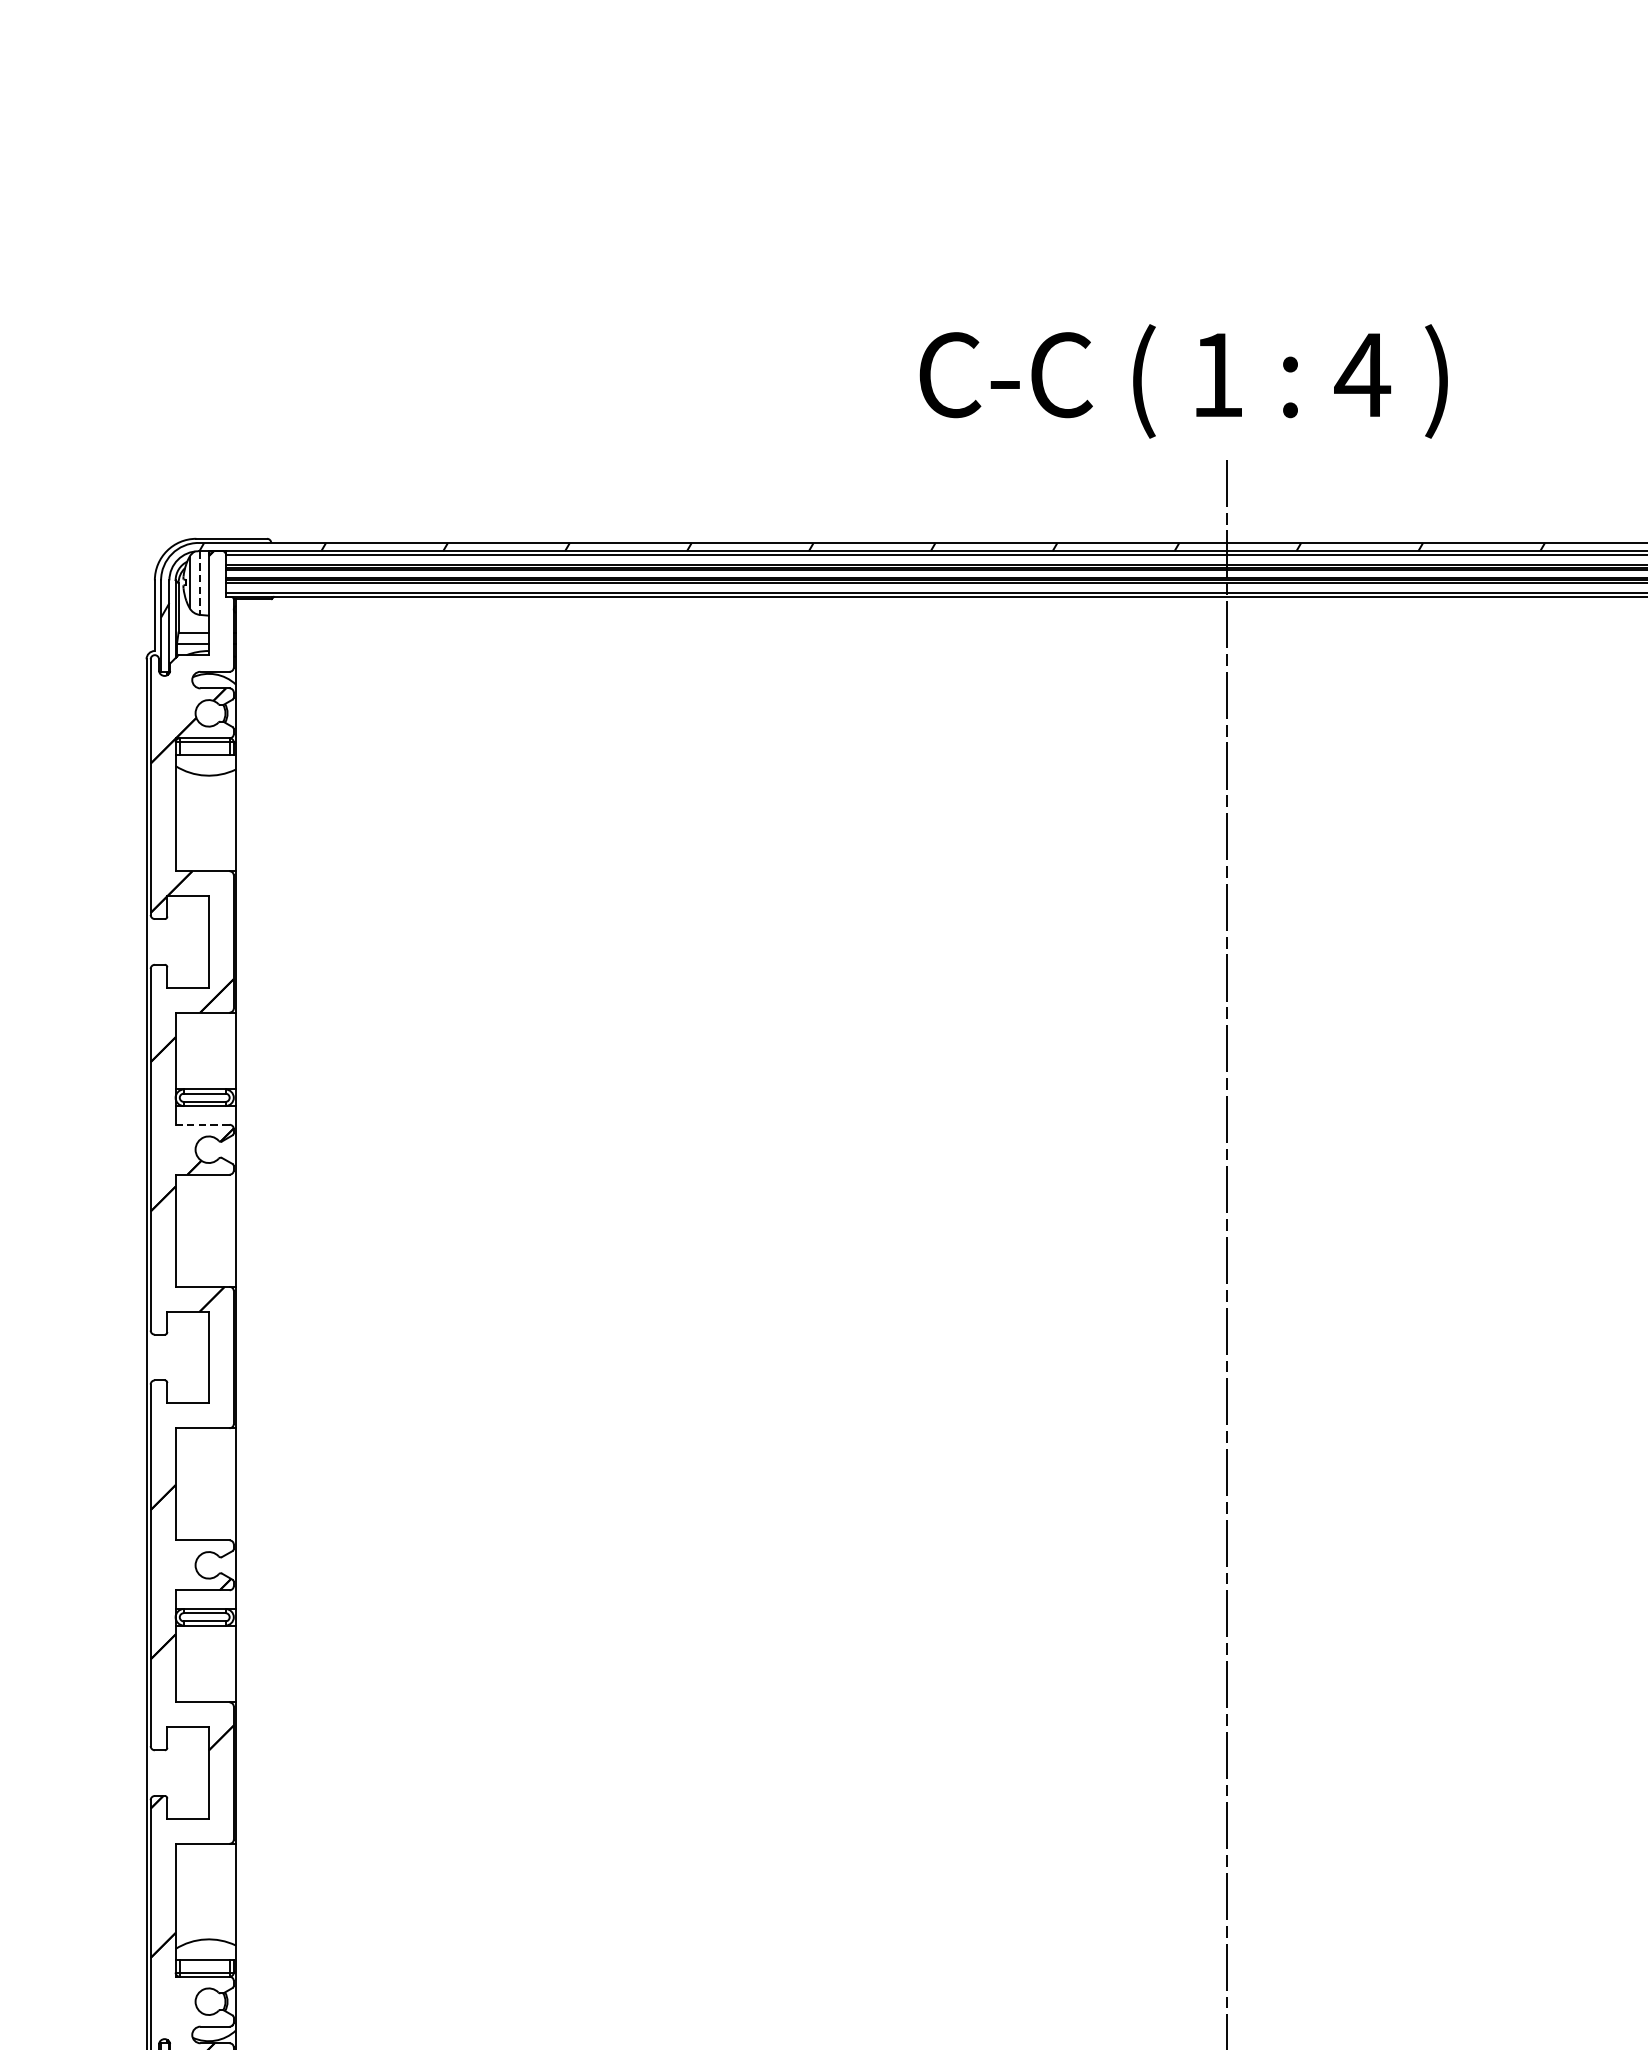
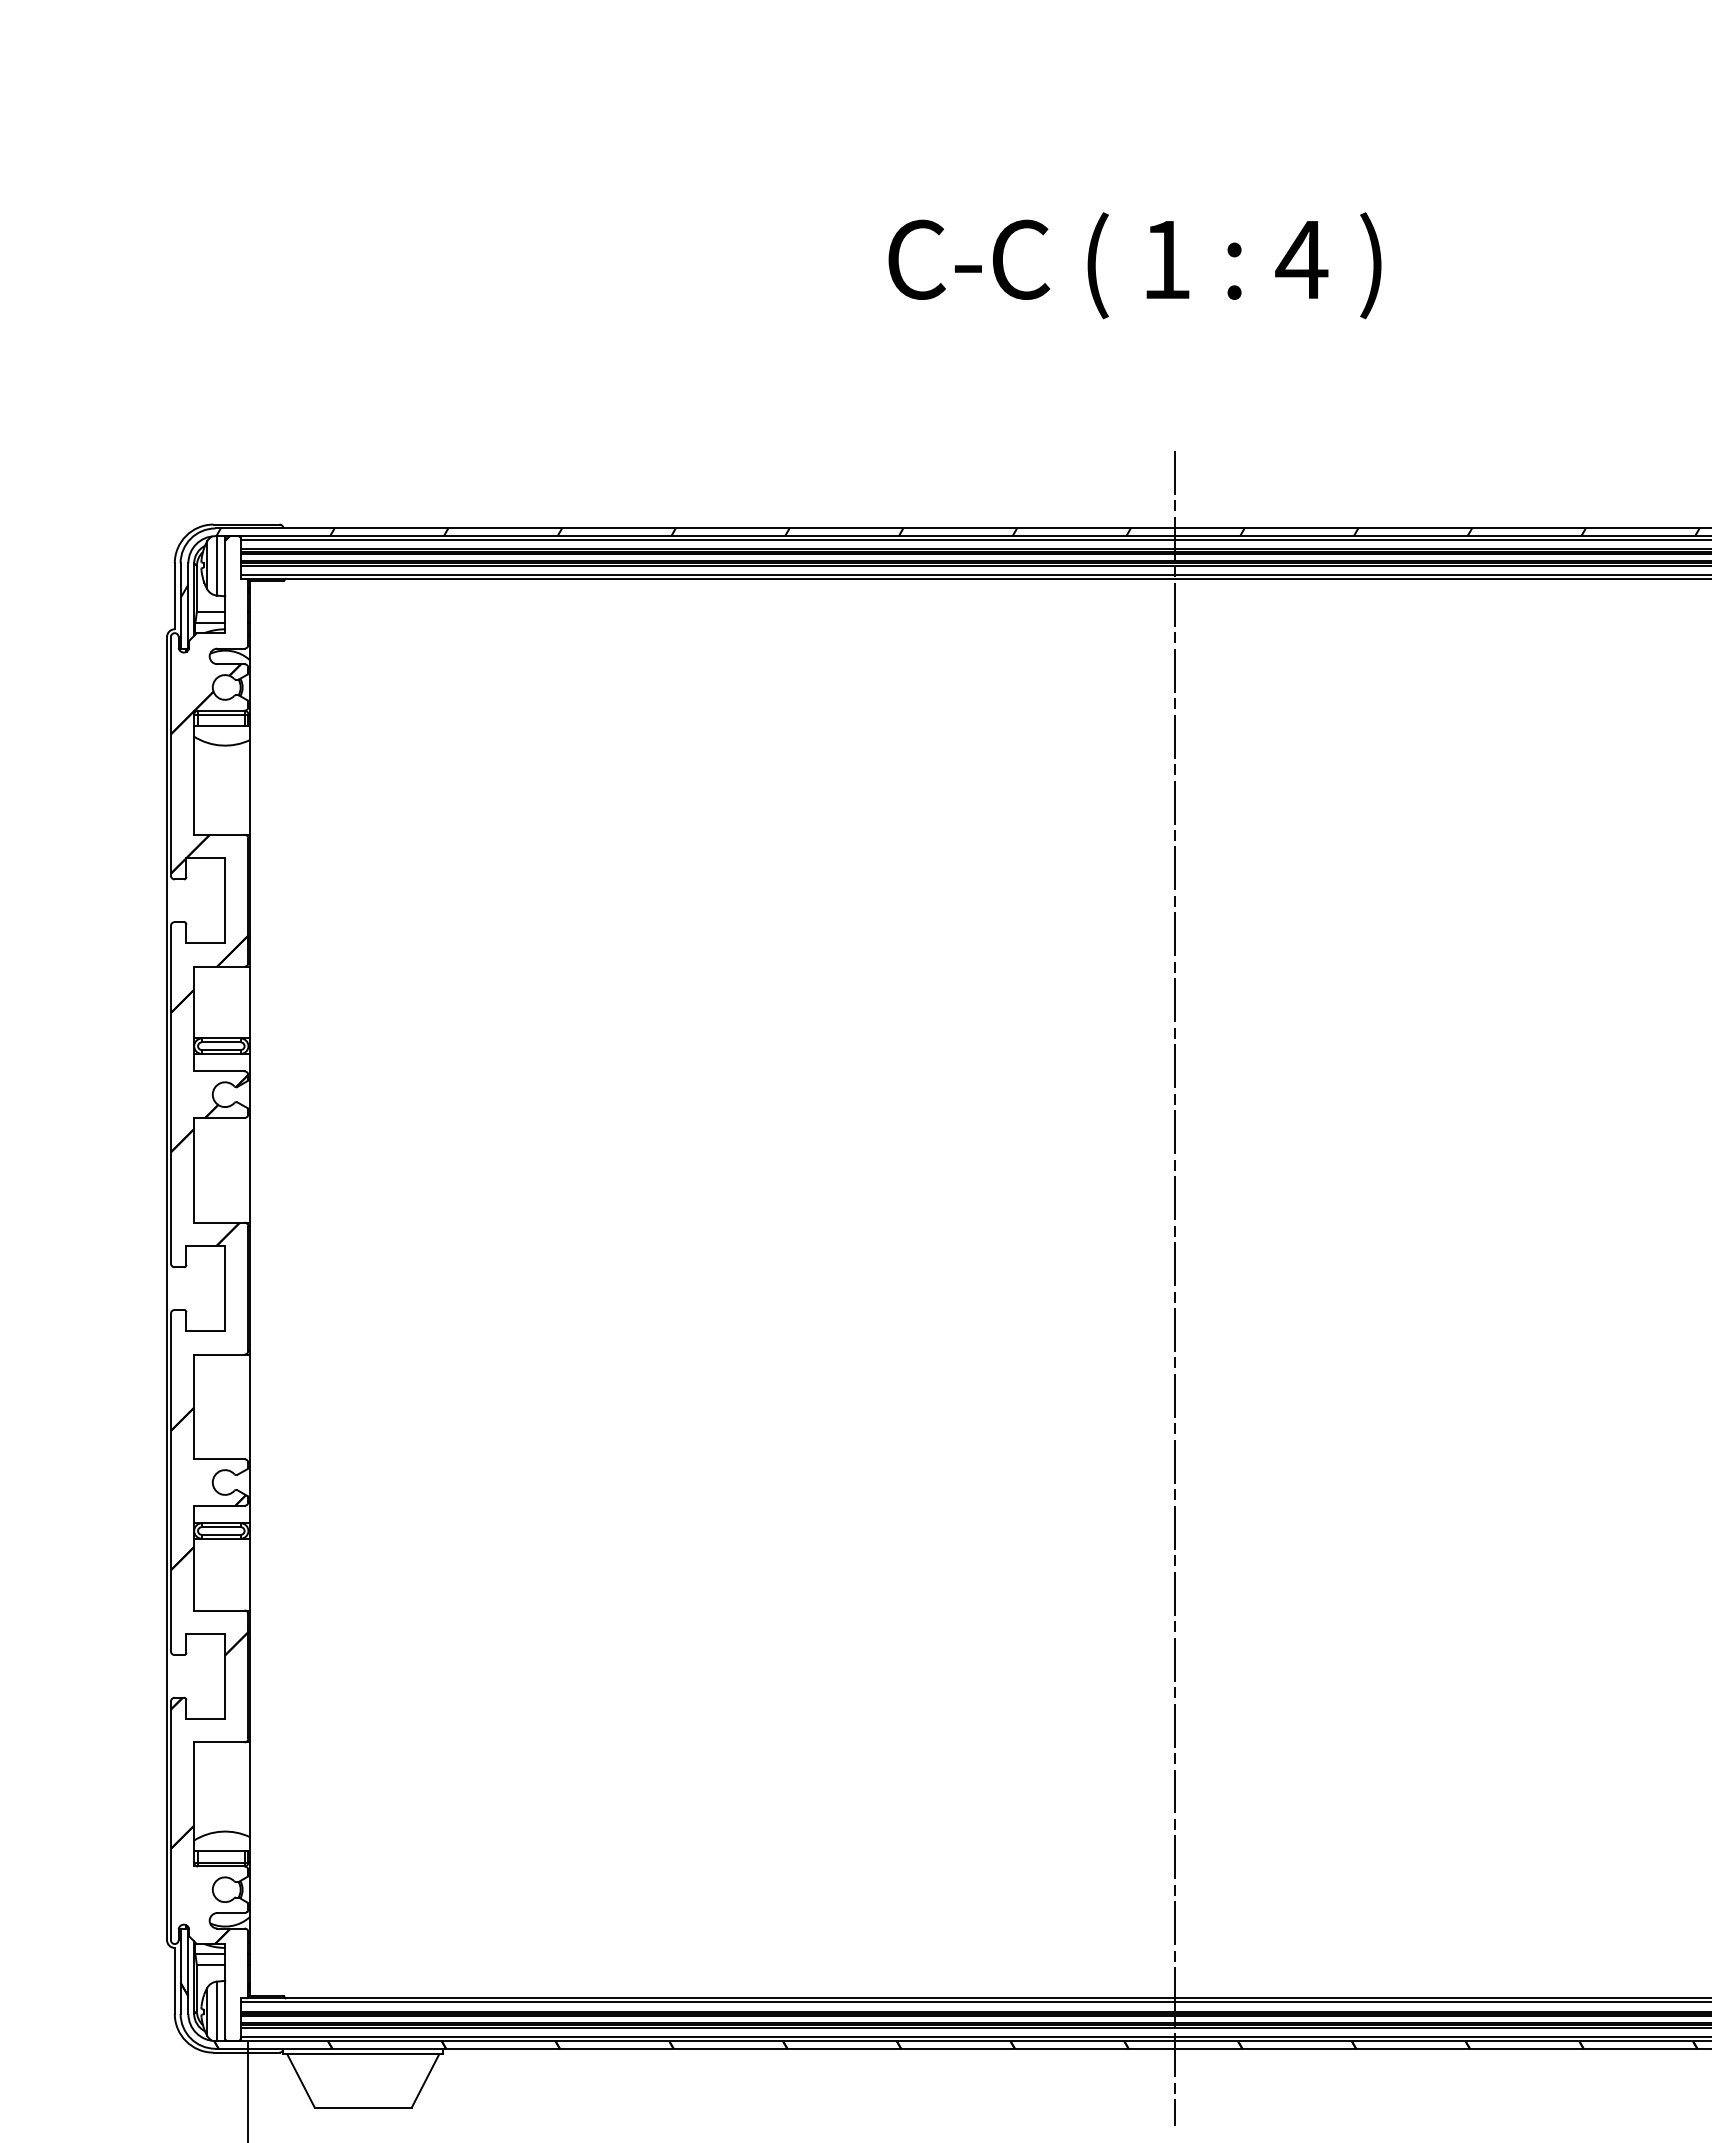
text: (1183, 381) -> (1134, 265), moved
line: (199, 582) -> (216, 565), dashed -> solid
line: (201, 1124) -> (218, 1071), dashed -> solid

